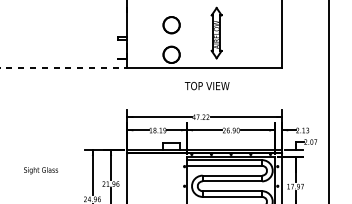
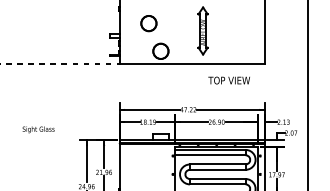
circle: (171, 25) -> (148, 23), moved
text: (206, 85) -> (228, 80), moved
text: (40, 170) -> (38, 129), moved

